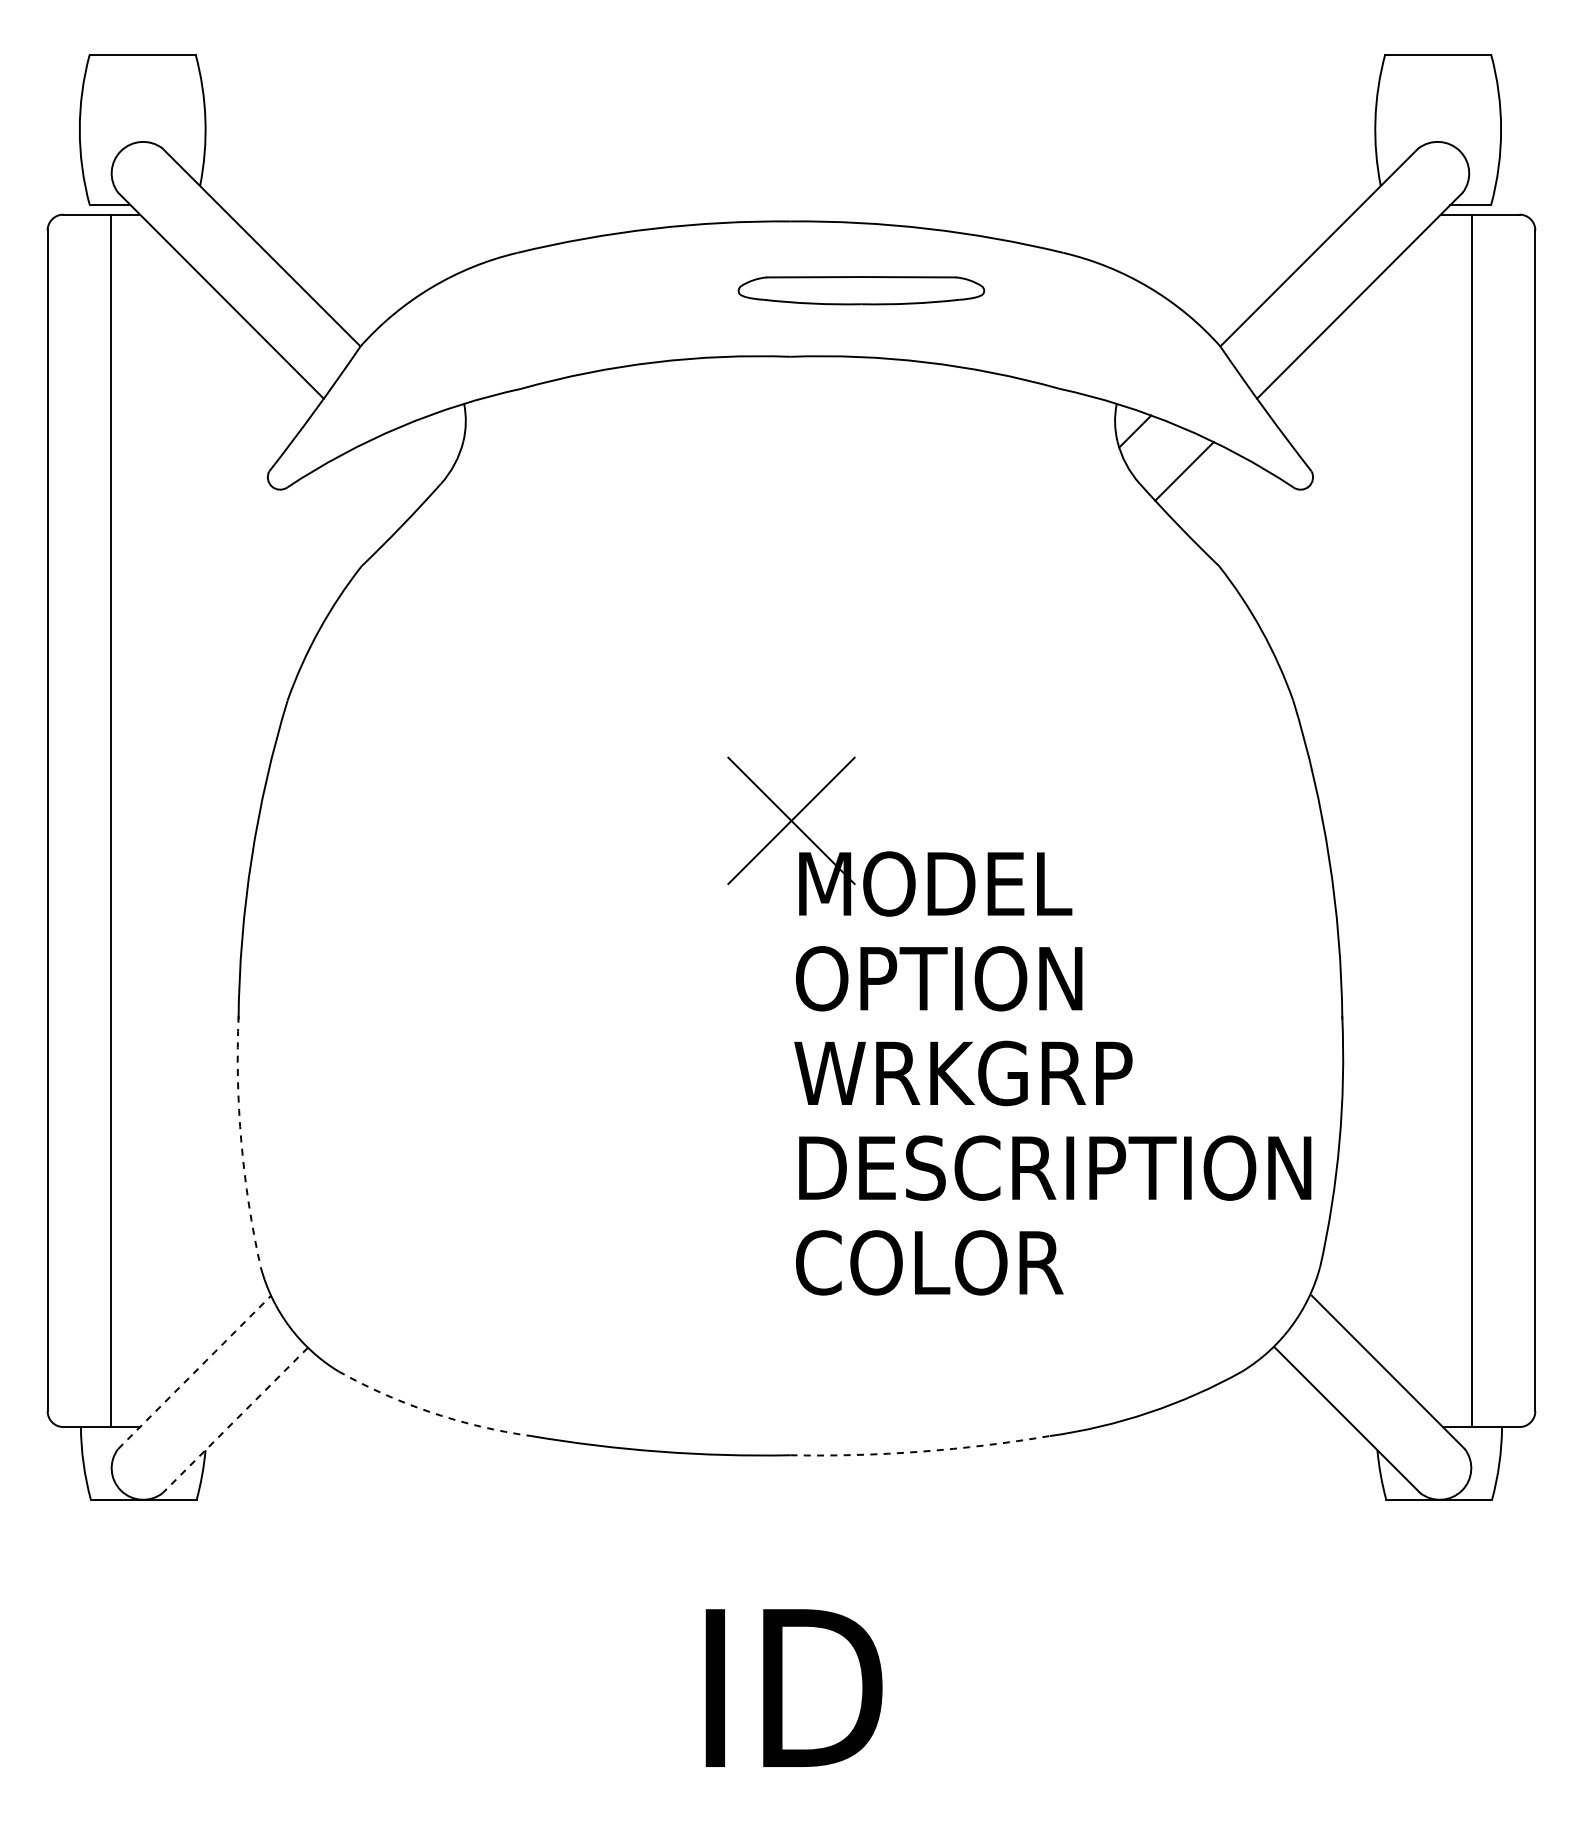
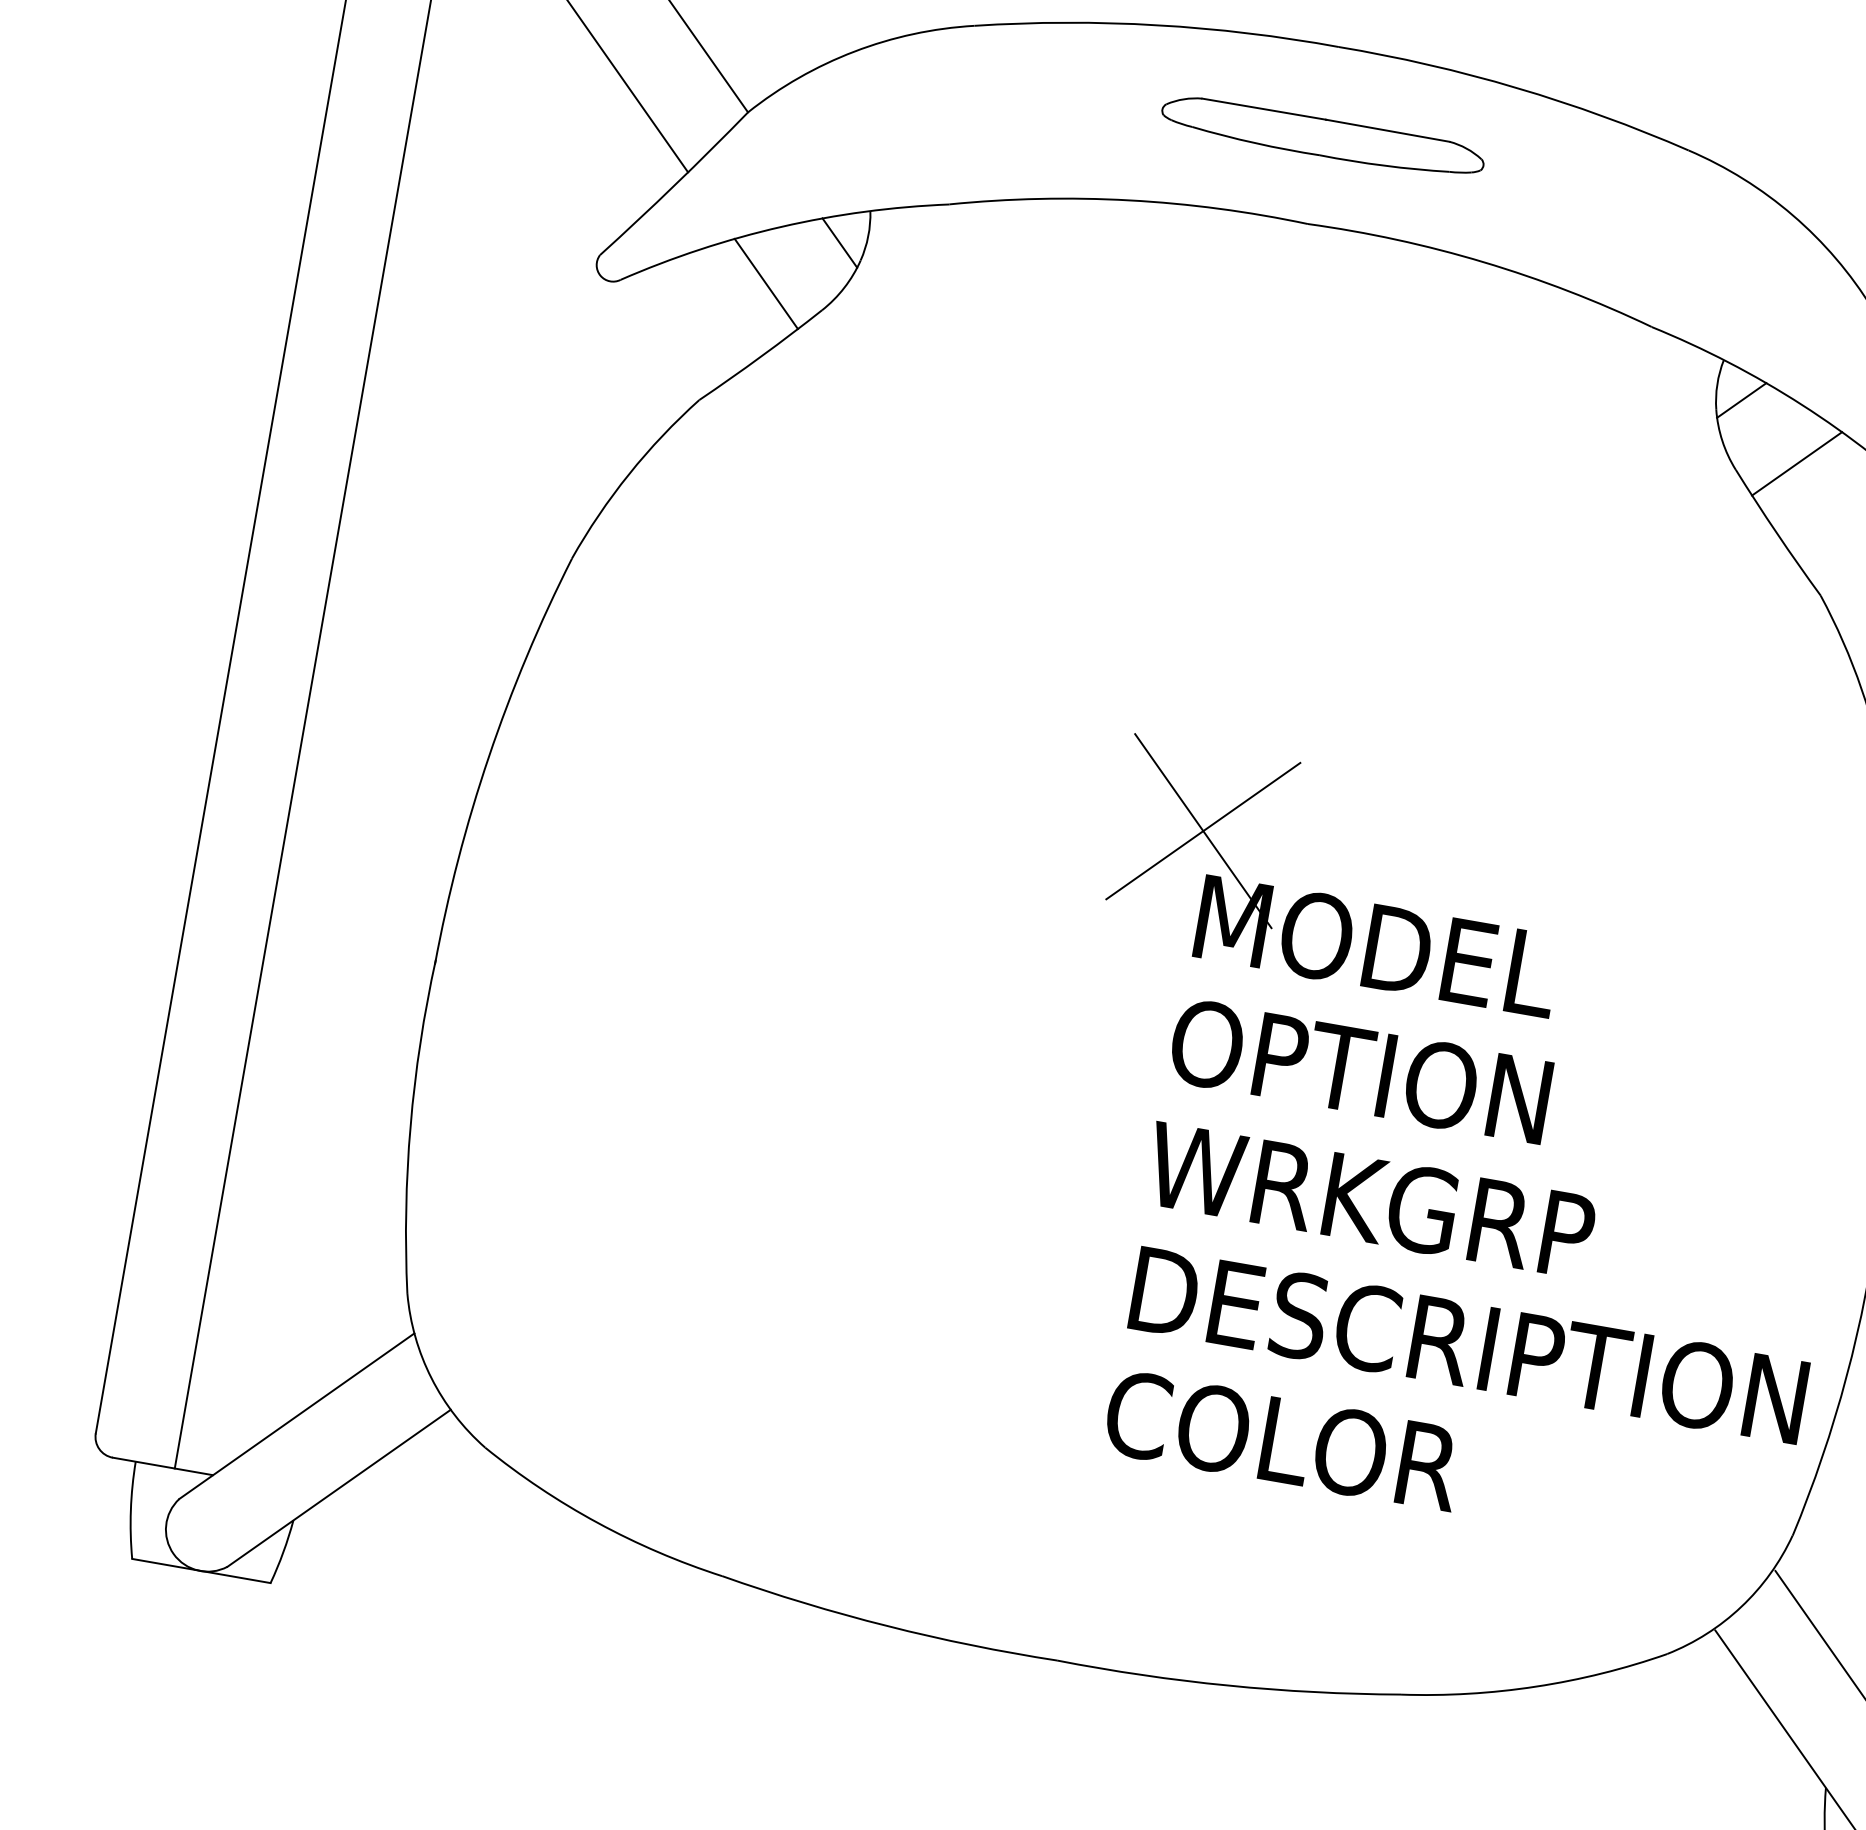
part: (861, 290) -> (1323, 137), moved
line: (445, 431) -> (839, 242), added
line: (396, 471) -> (766, 284), added
arc: (241, 1142) -> (410, 1126), dashed -> solid
line: (195, 1372) -> (298, 1416), dashed -> solid
arc: (431, 1412) -> (597, 1522), dashed -> solid
line: (235, 1420) -> (339, 1488), dashed -> solid
arc: (920, 1451) -> (1228, 1685), dashed -> solid

